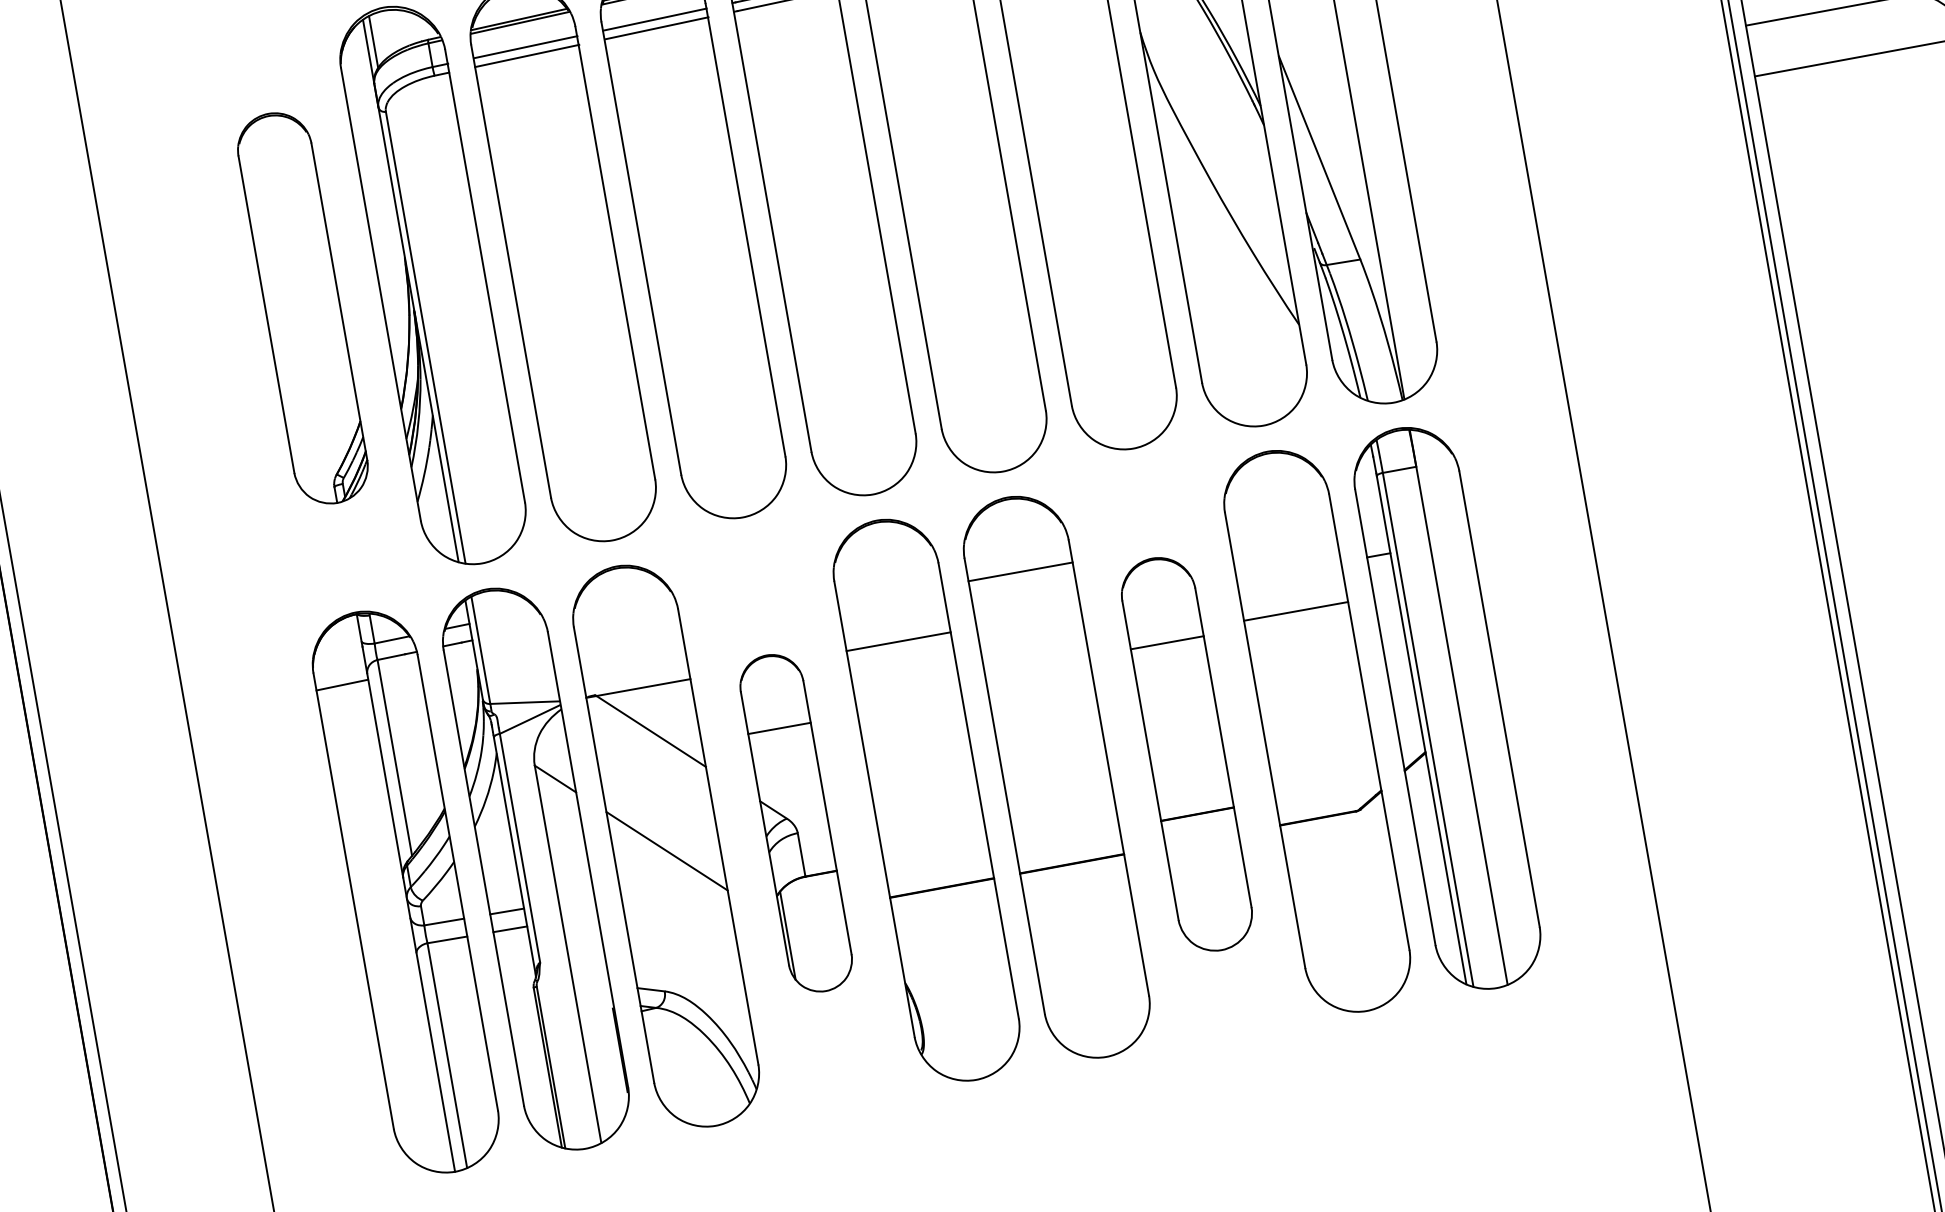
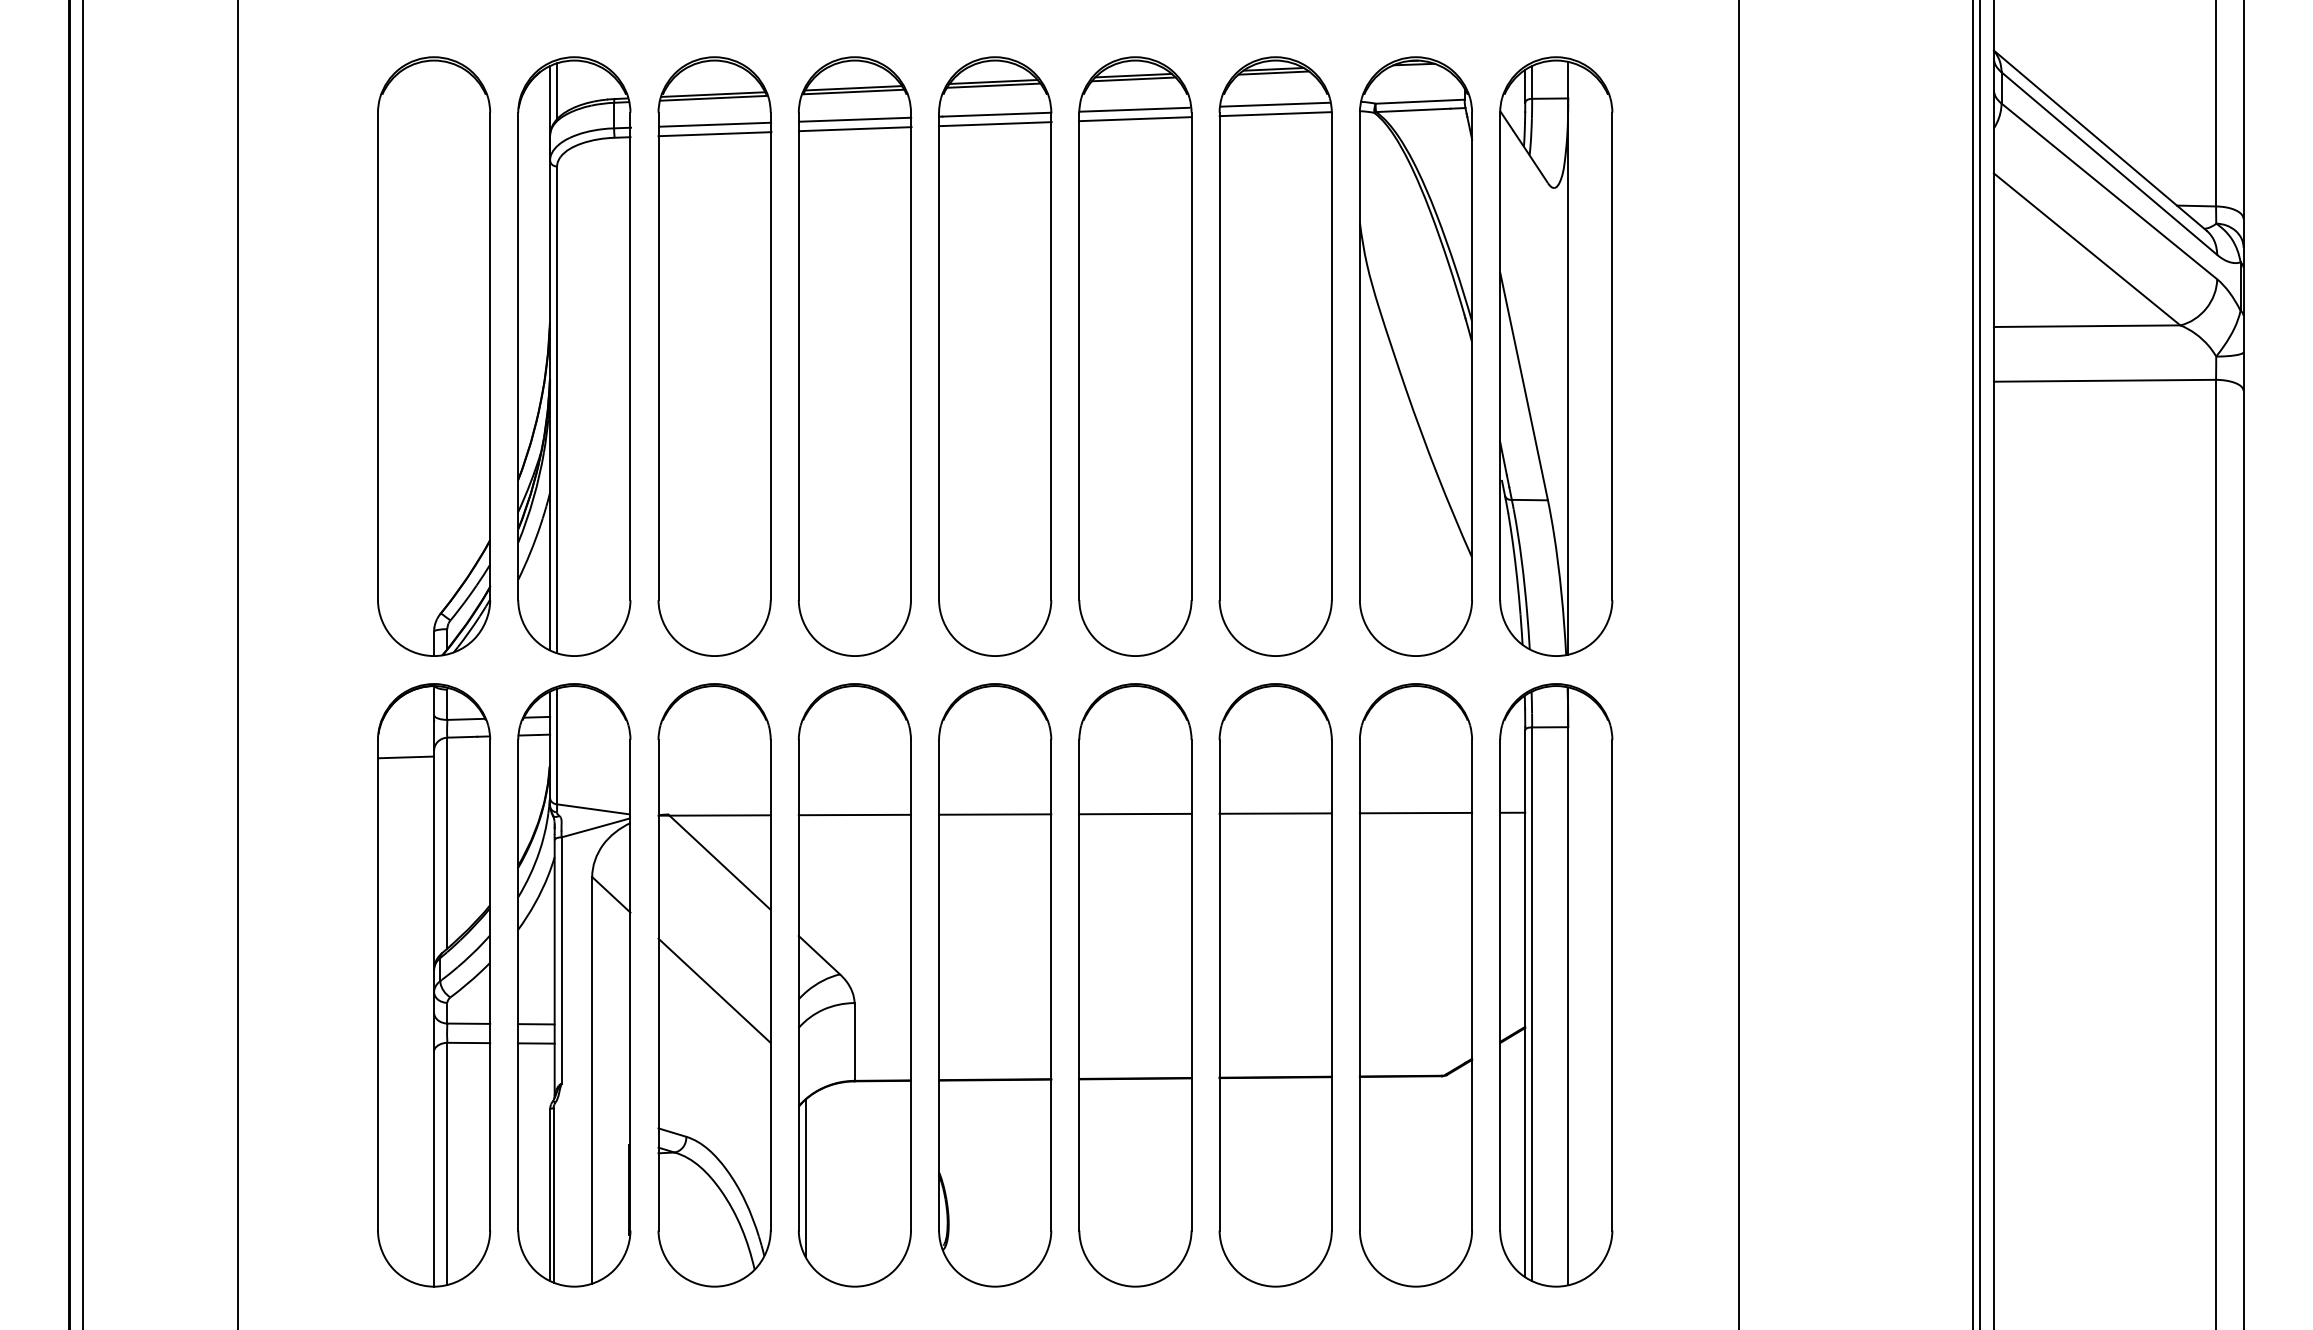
part: (303, 308) -> (434, 356), size x1.43
line: (1020, 571) -> (1135, 813), moved
line: (1295, 610) -> (1415, 812), moved
part: (1186, 754) -> (1275, 985), size x1.43
part: (796, 823) -> (854, 985), size x1.67

